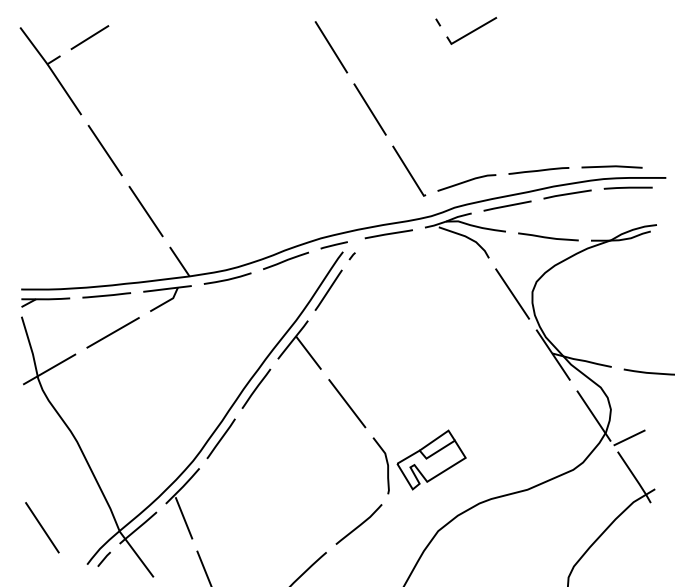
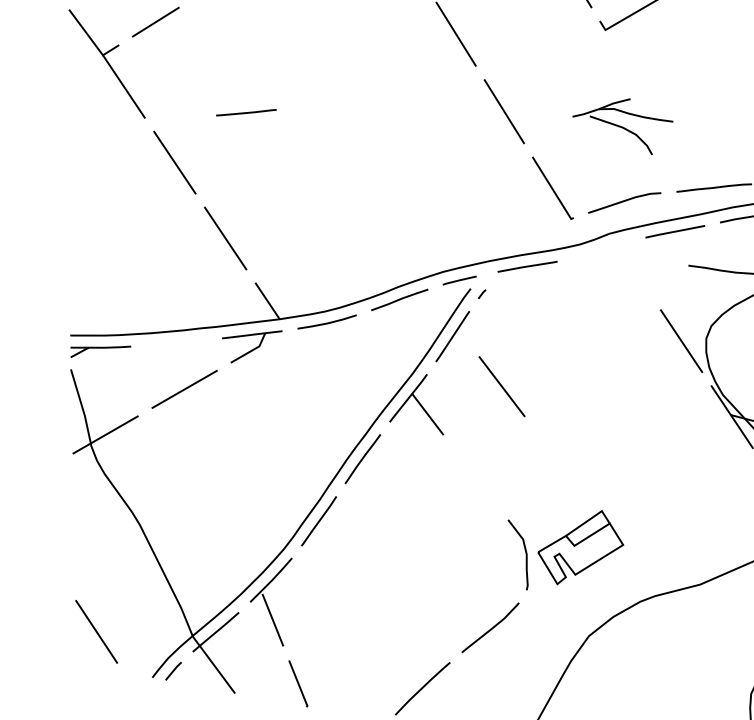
part: (465, 235) -> (622, 126), moved
line: (106, 295) -> (246, 112), moved
line: (347, 403) -> (502, 386), moved

